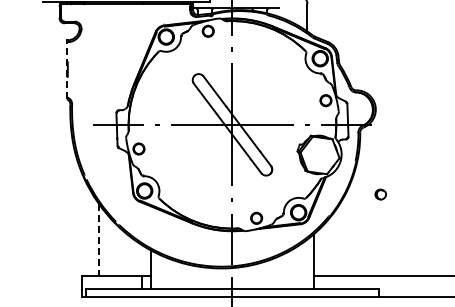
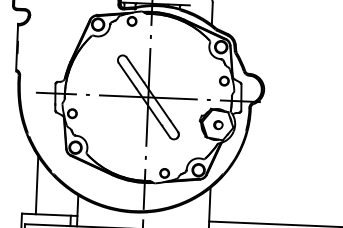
line: (66, 69) -> (16, 47), dashed -> solid
part: (380, 194) -> (218, 125), moved
line: (98, 239) -> (36, 185), dashed -> solid

